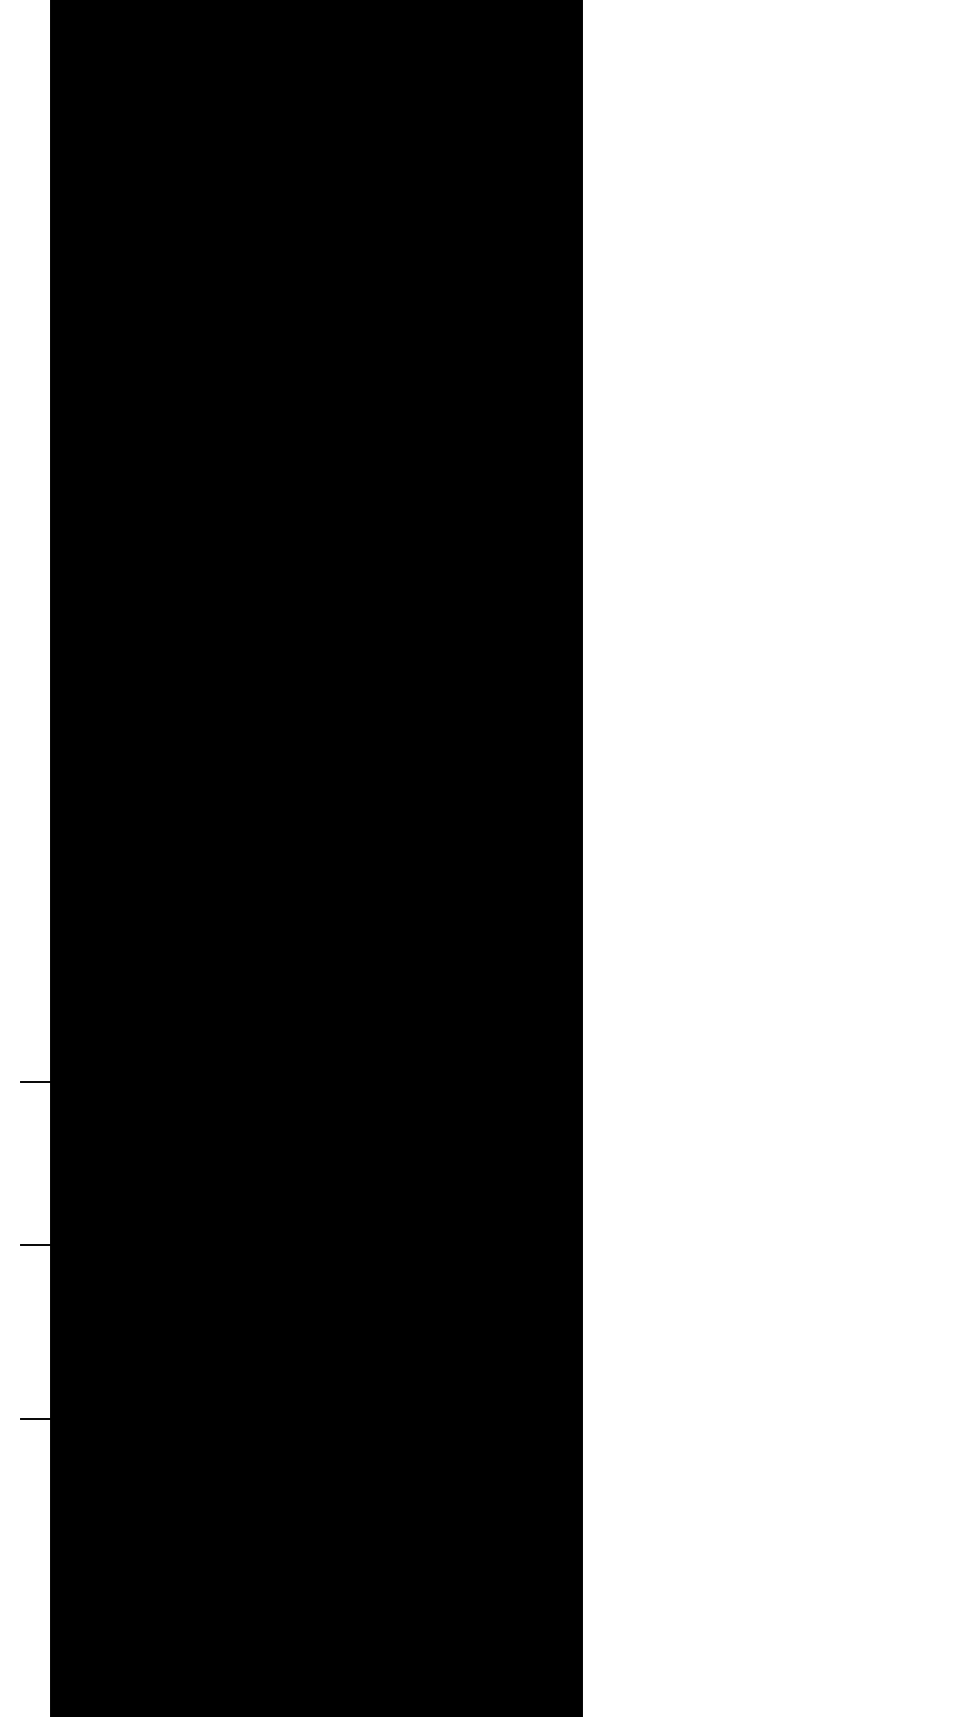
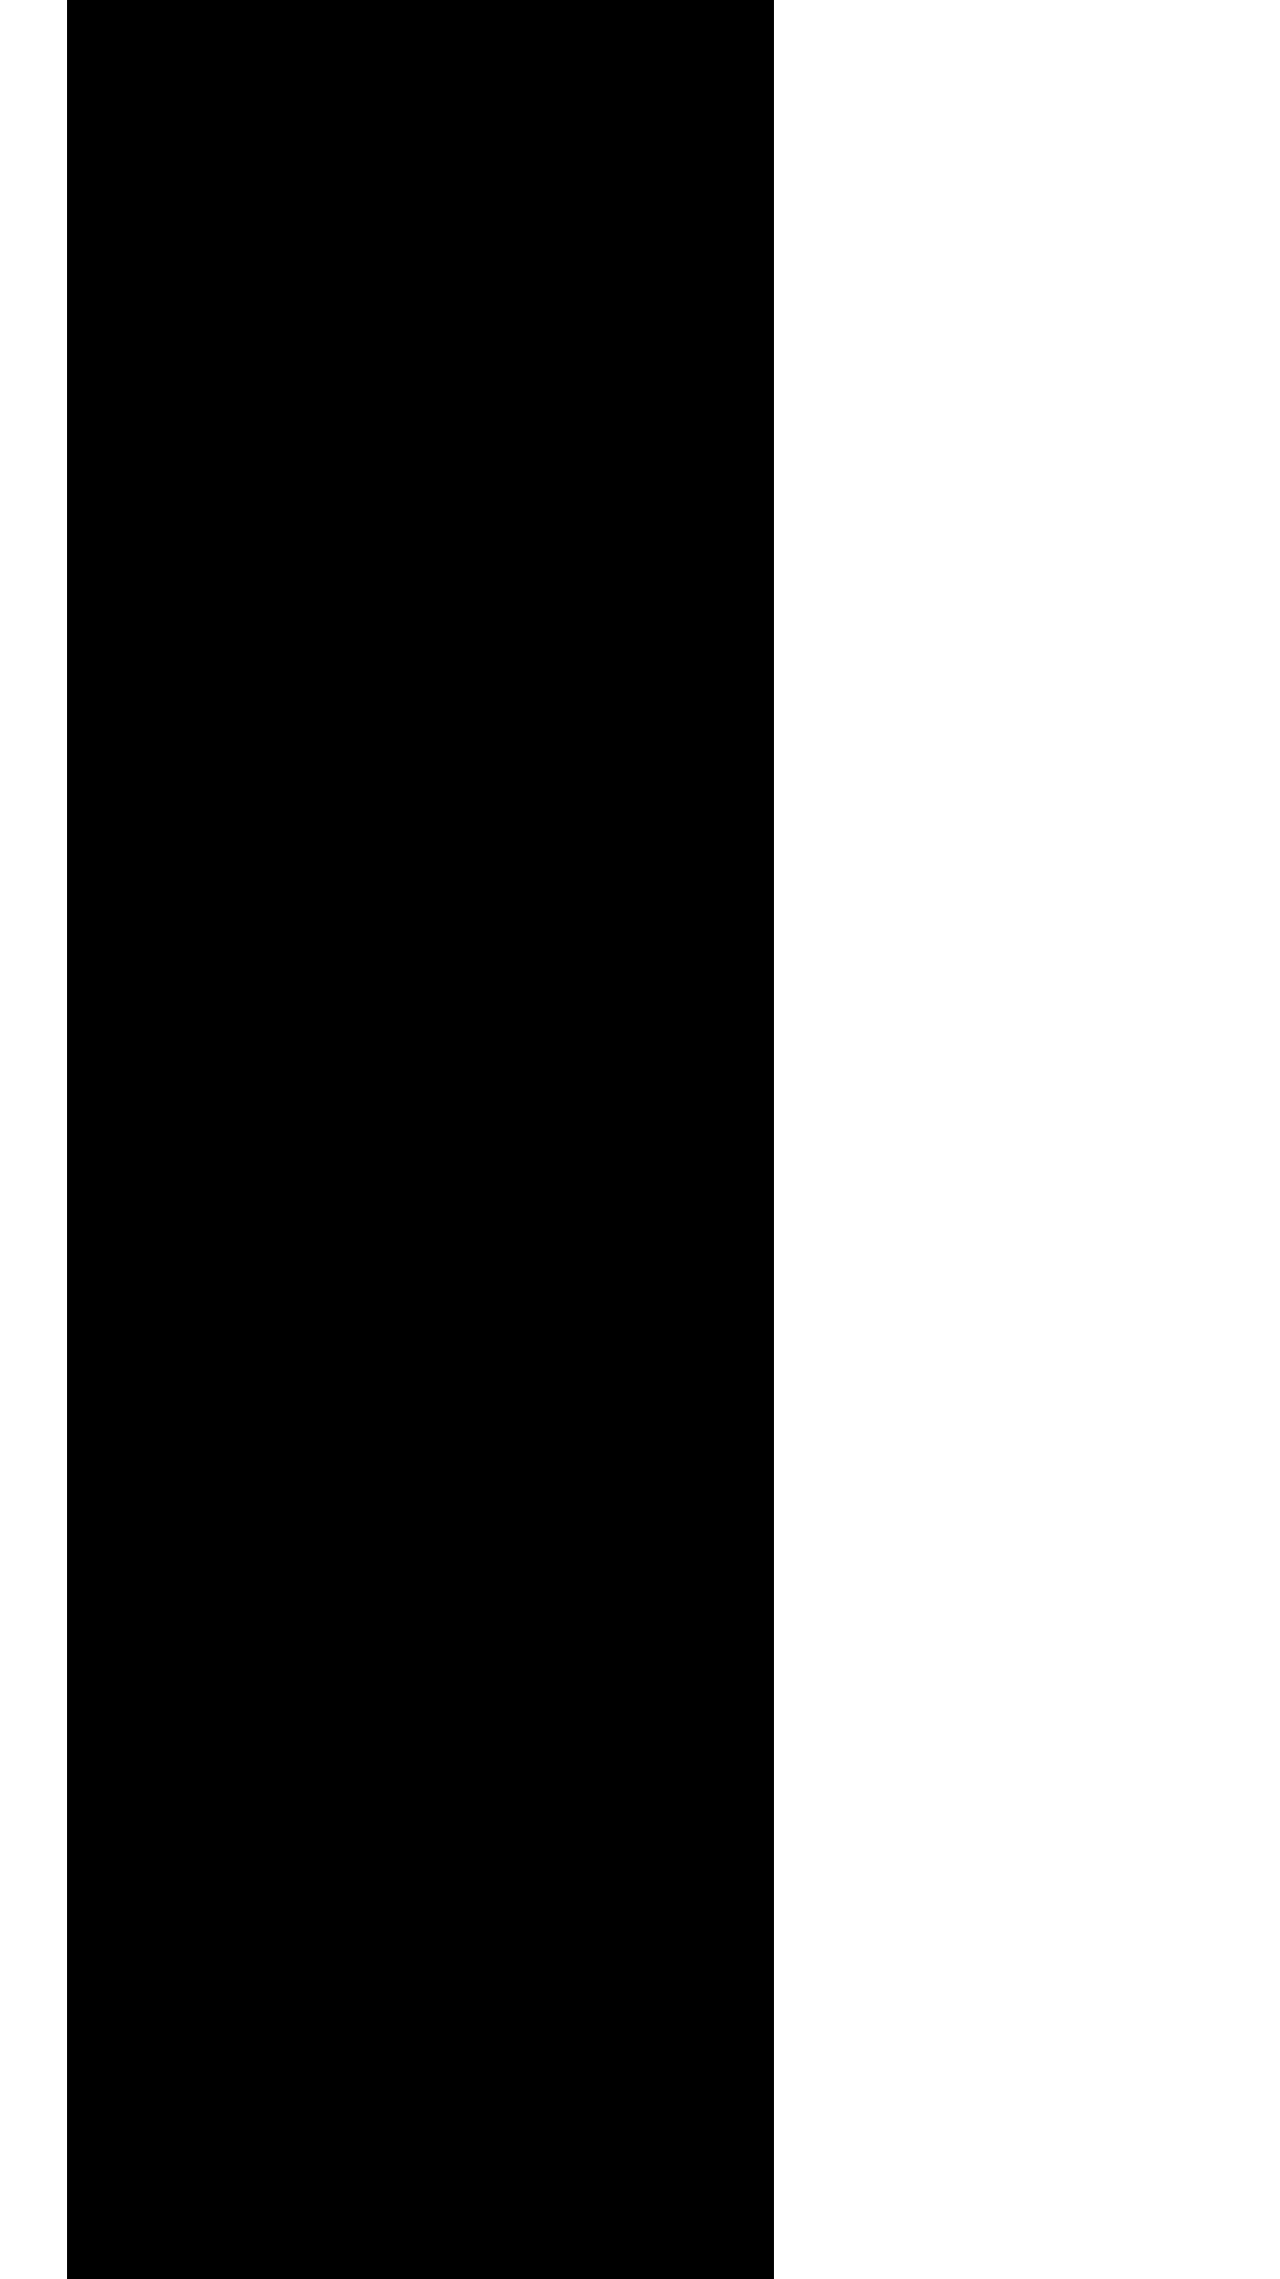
line: (35, 1082) -> (47, 1436), removed
line: (35, 1244) -> (47, 1652), removed
line: (35, 1418) -> (47, 1883), removed

